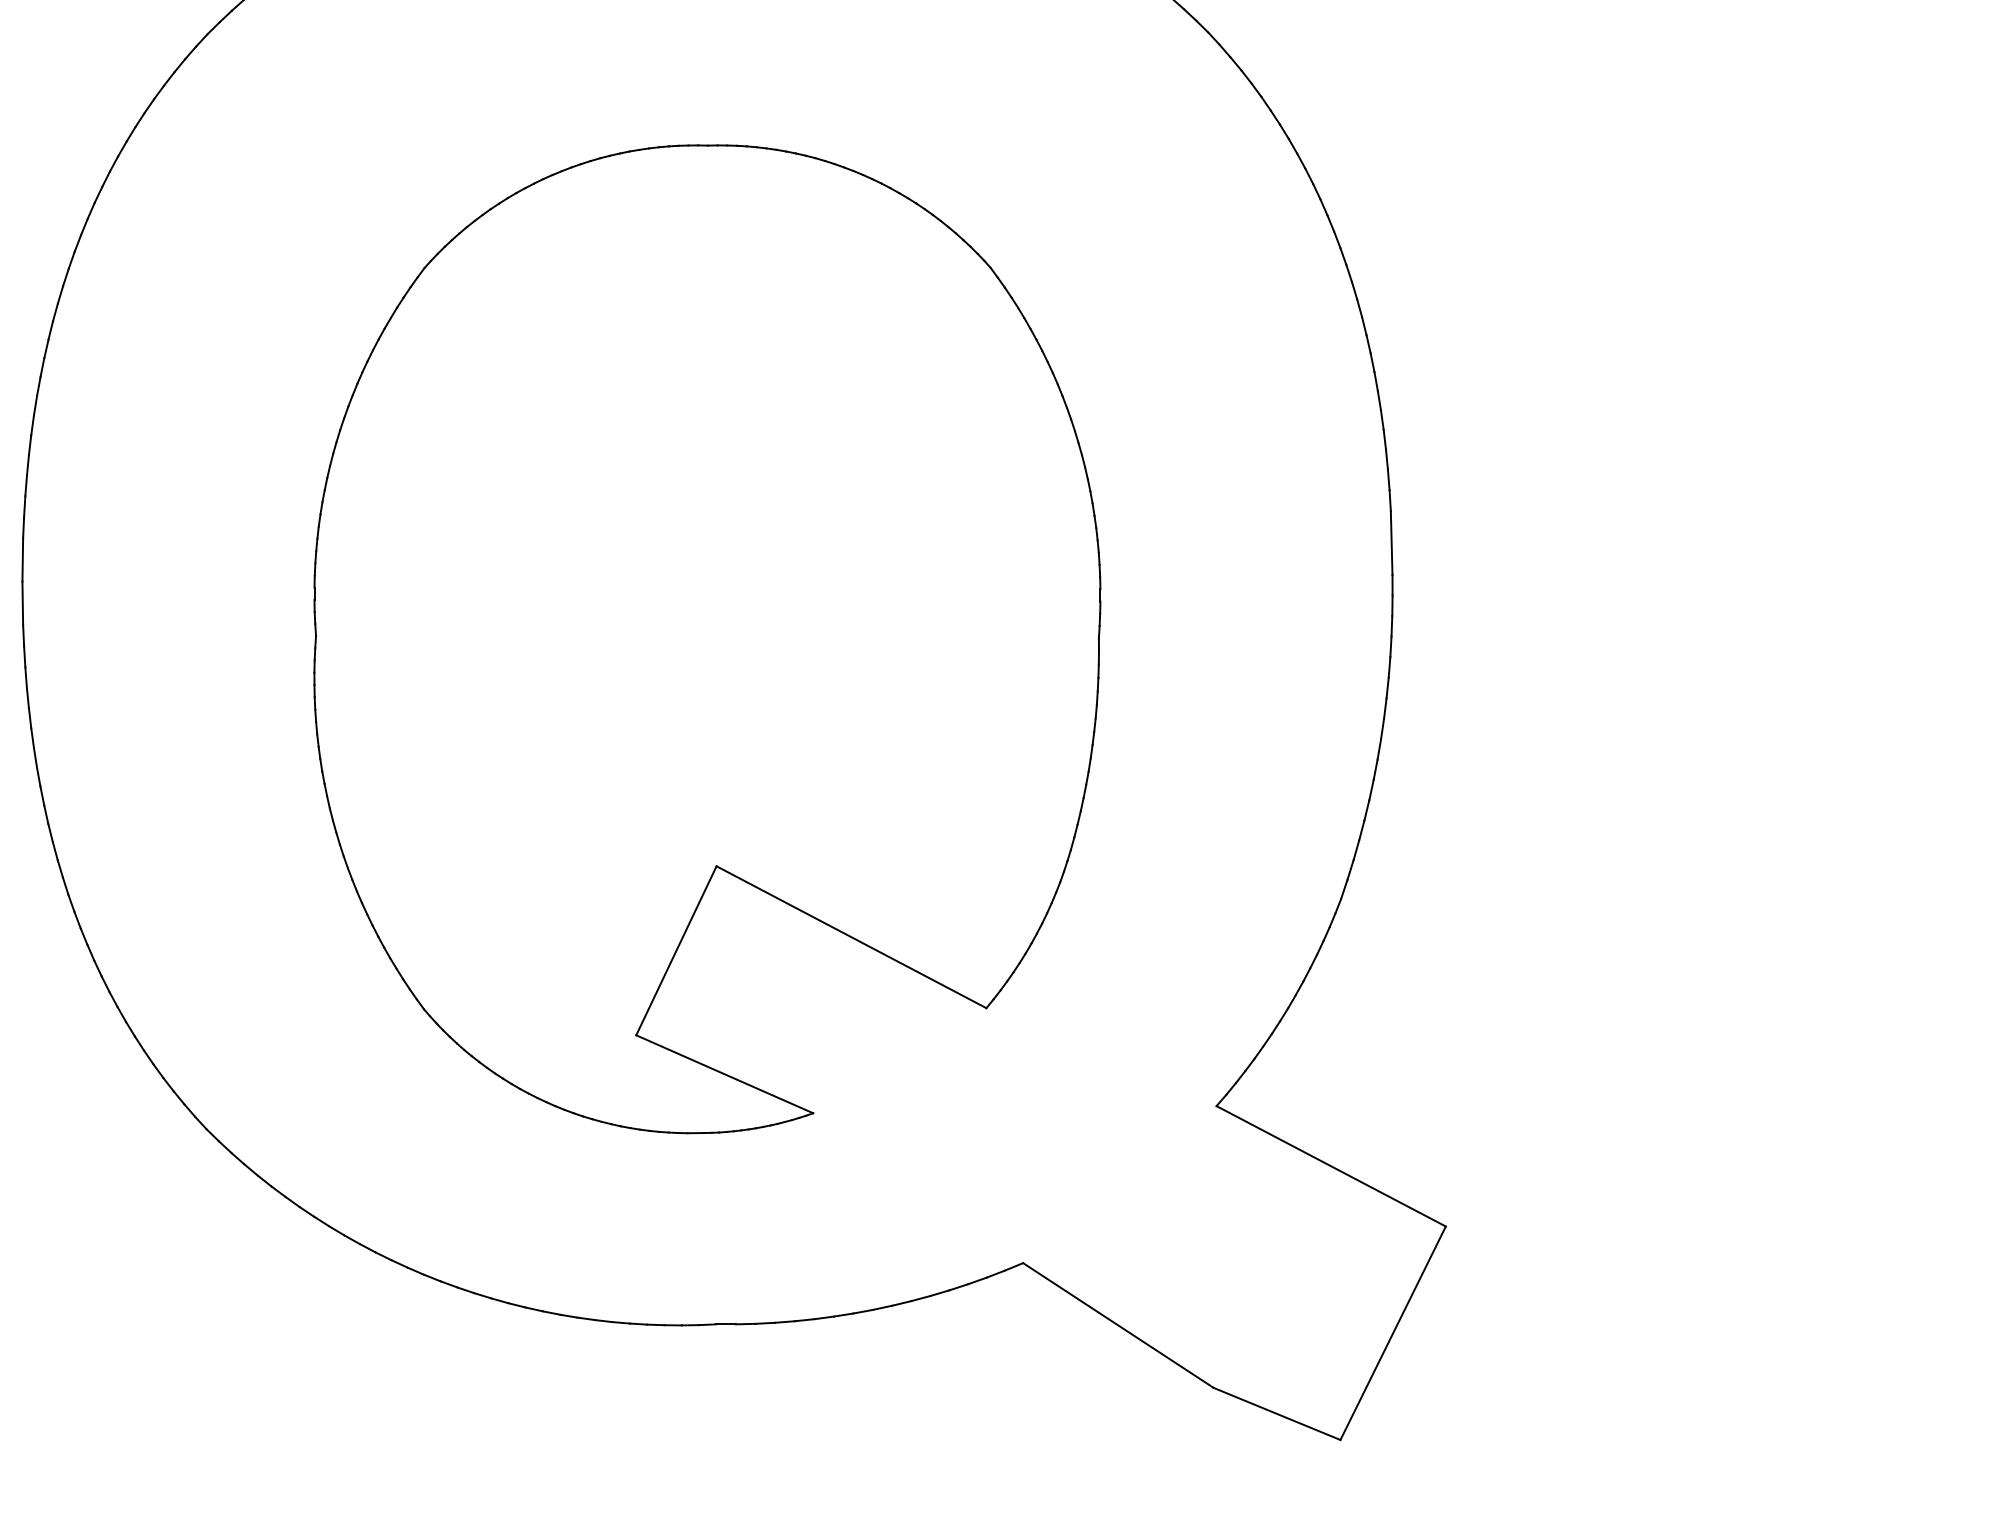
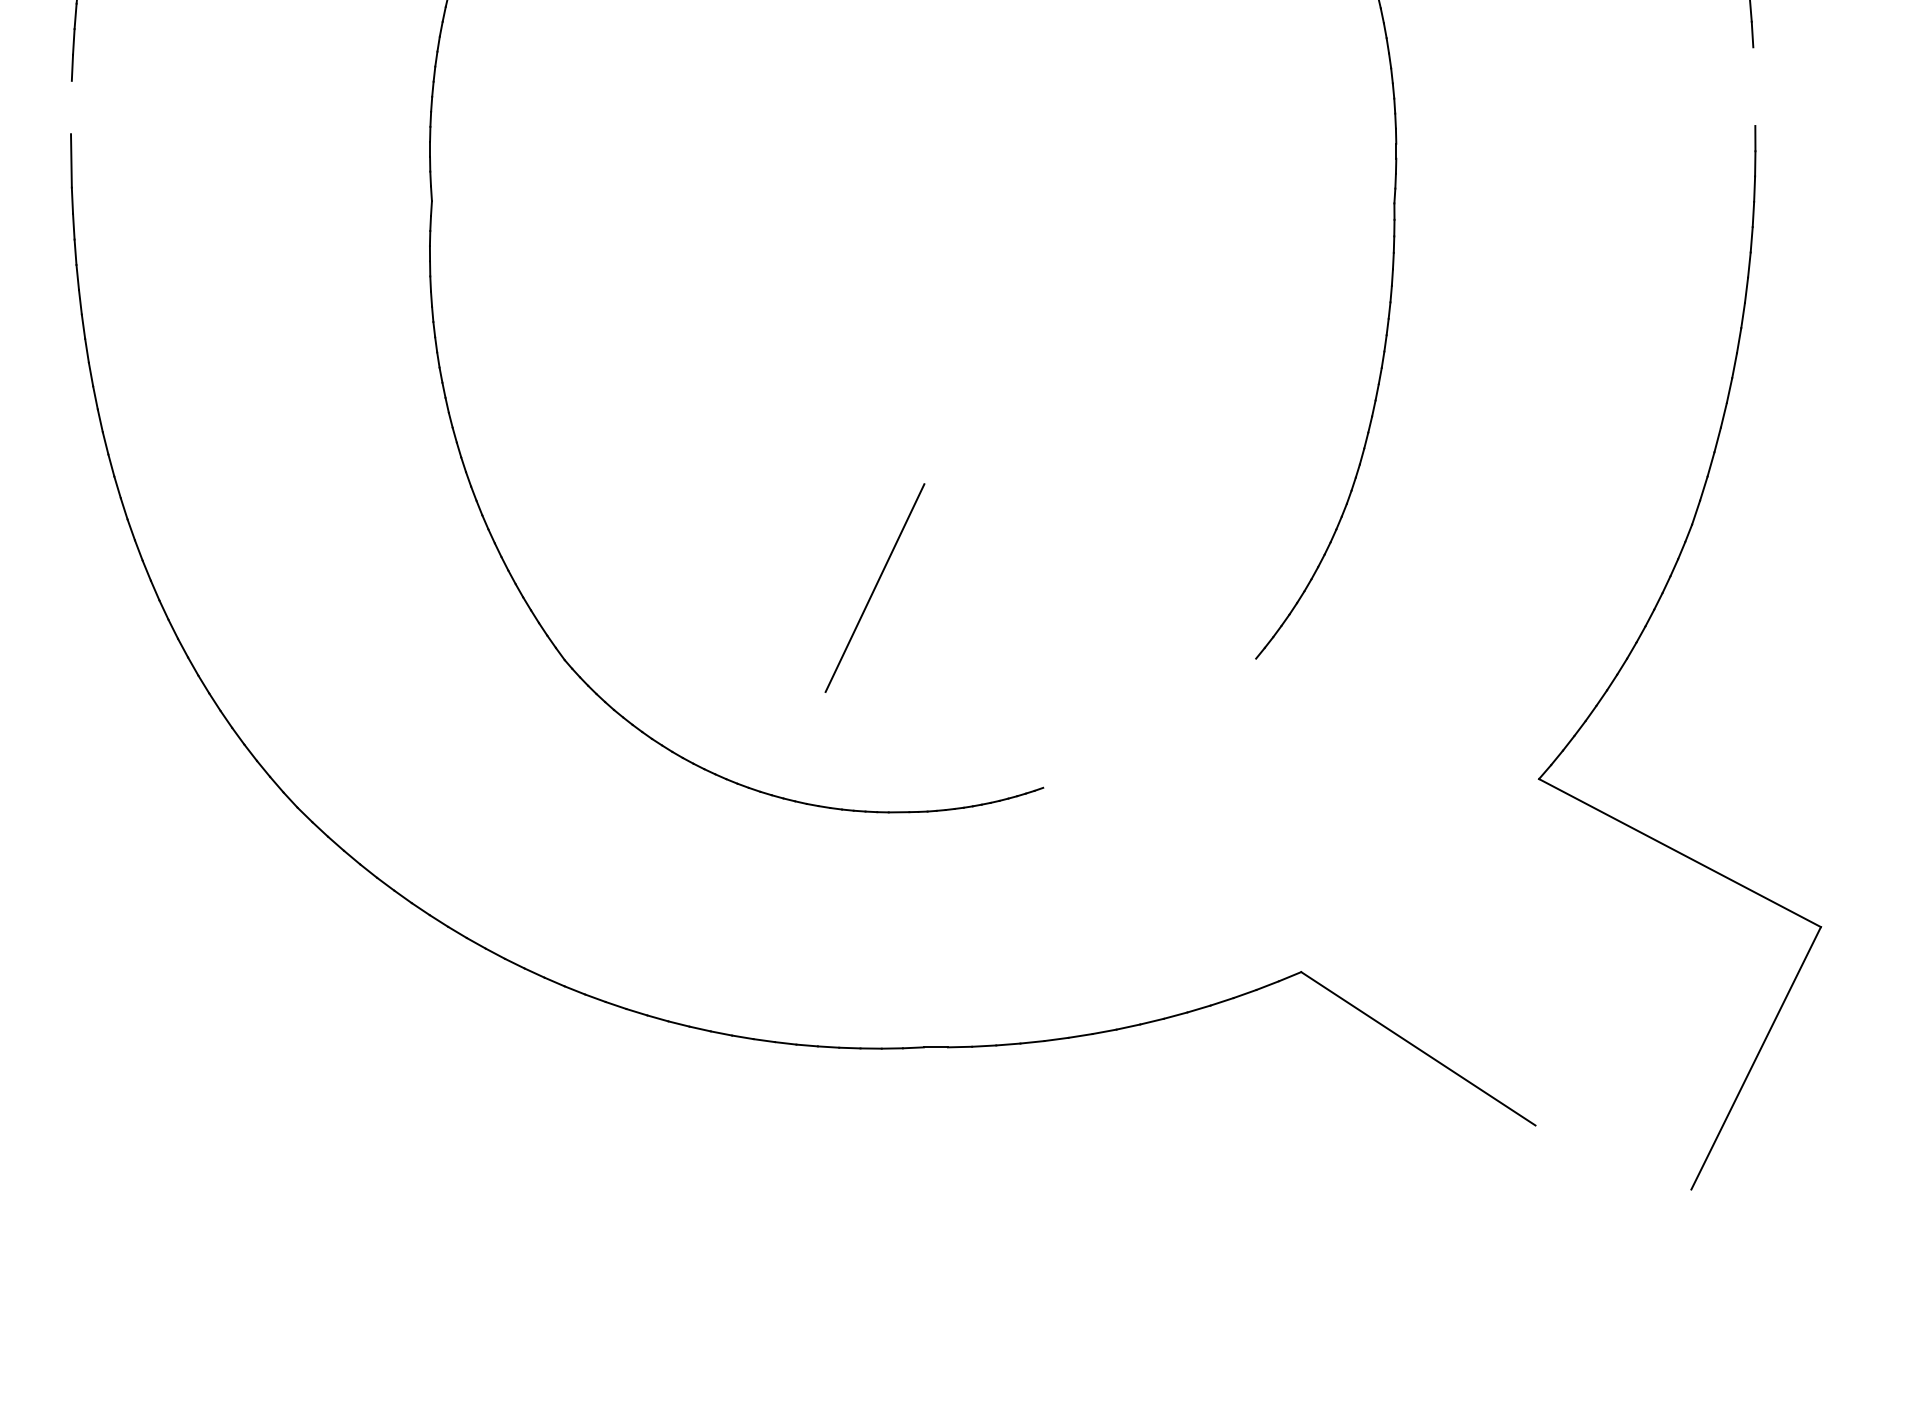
line: (1391, 542) -> (1754, 86), removed
line: (22, 559) -> (71, 107), removed
line: (851, 937) -> (1090, 571), removed
line: (724, 1074) -> (934, 740), removed
line: (1276, 1413) -> (1612, 1156), removed

